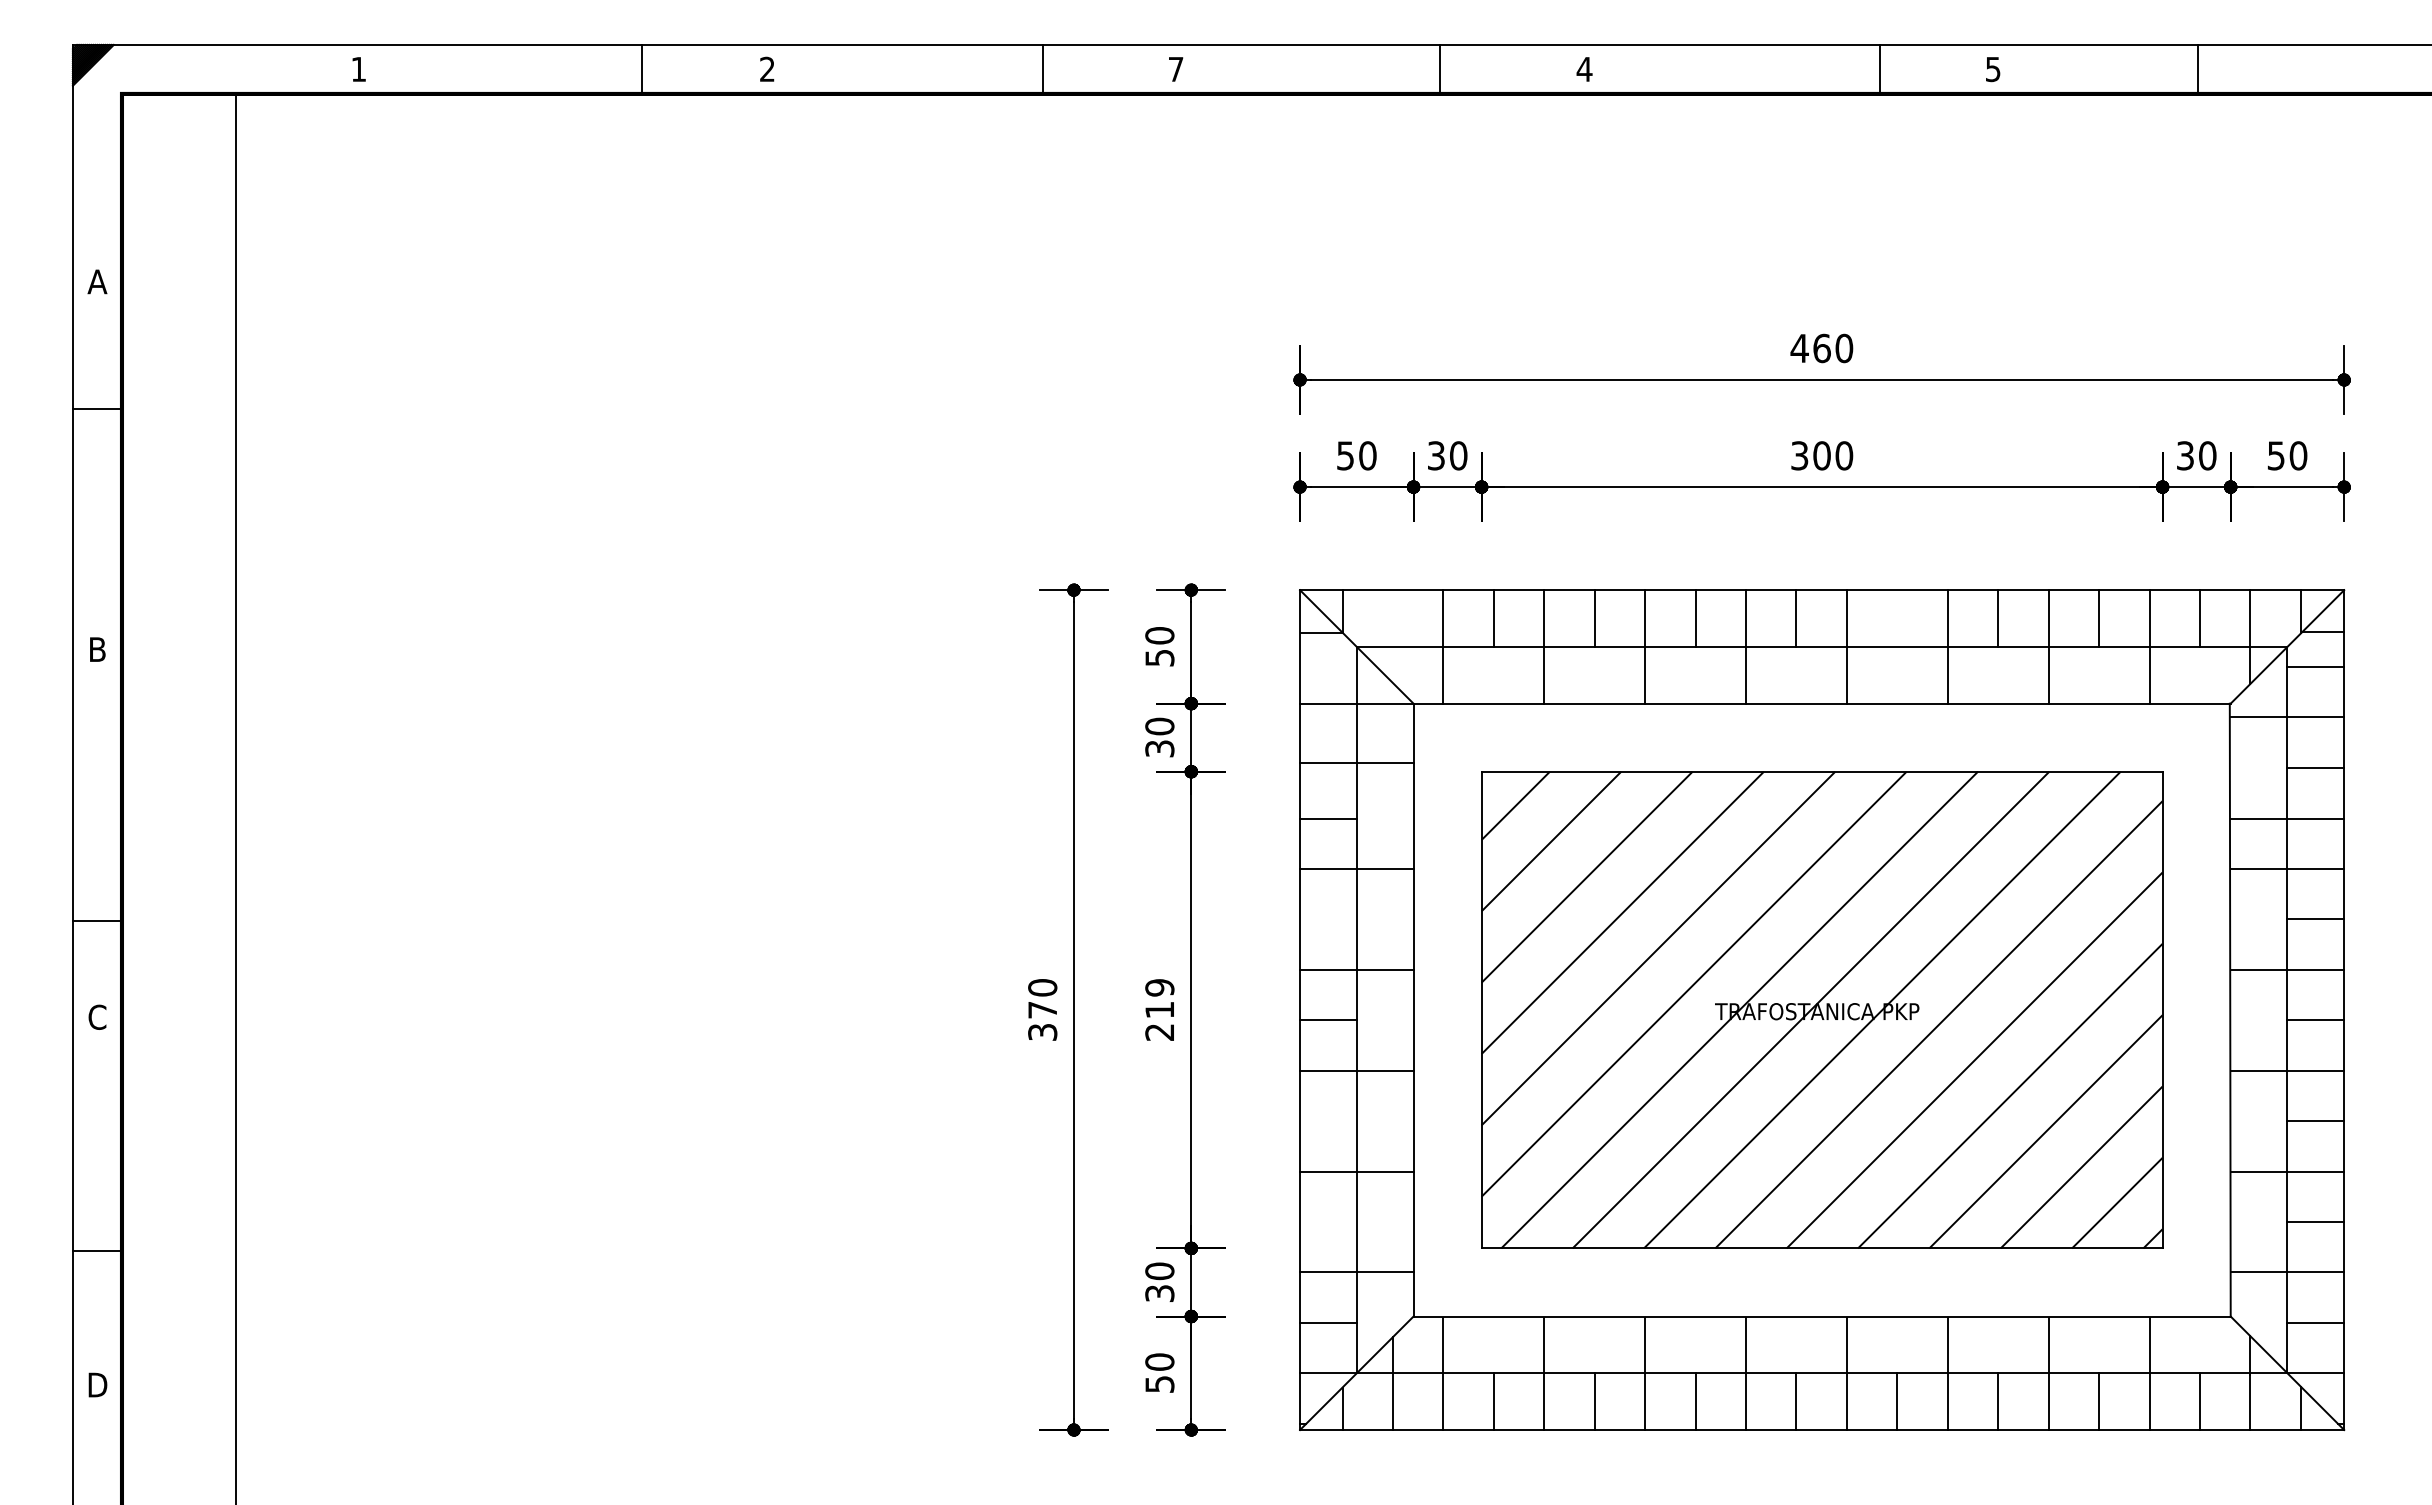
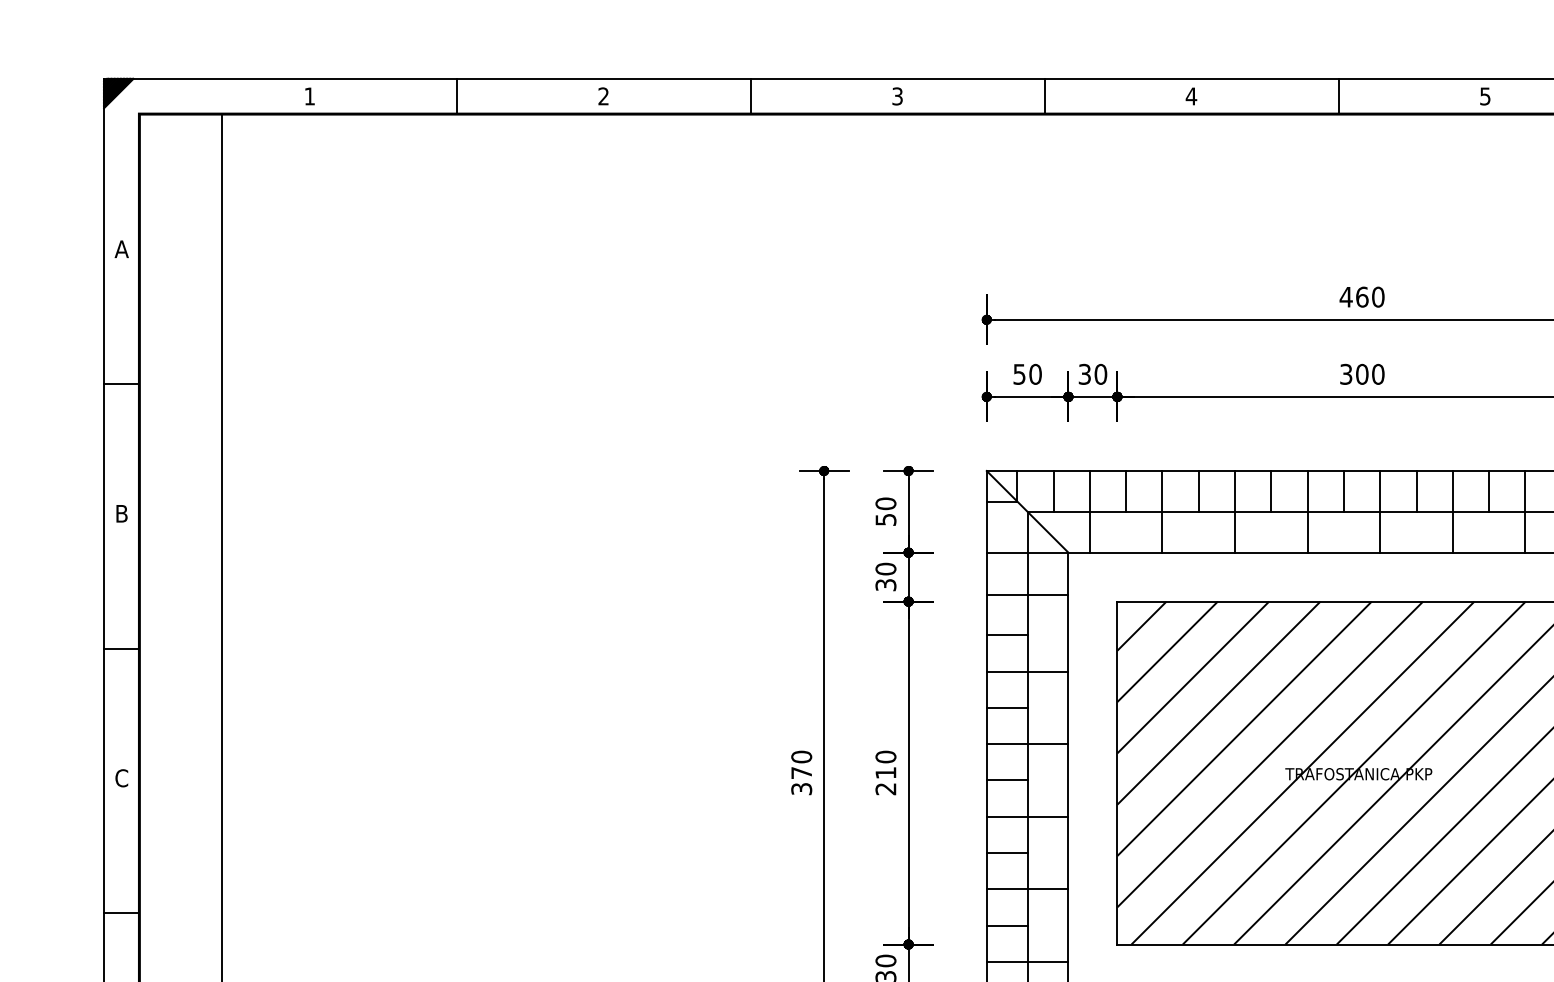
line: (642, 68) -> (456, 95), moved
line: (1042, 68) -> (750, 95), moved
line: (1440, 68) -> (1044, 95), moved
line: (1879, 68) -> (1338, 95), moved
text: (1175, 69) -> (897, 96), 7 -> 3
line: (96, 408) -> (121, 384), moved
line: (1392, 618) -> (1053, 491), added
line: (1897, 618) -> (1416, 491), added
line: (1328, 919) -> (1007, 707), added
line: (96, 920) -> (121, 648), moved
text: (1159, 987) -> (885, 756), 219 -> 210
line: (1328, 1121) -> (1007, 853), added
line: (1328, 1222) -> (1007, 925), added
line: (96, 1251) -> (121, 913), moved

